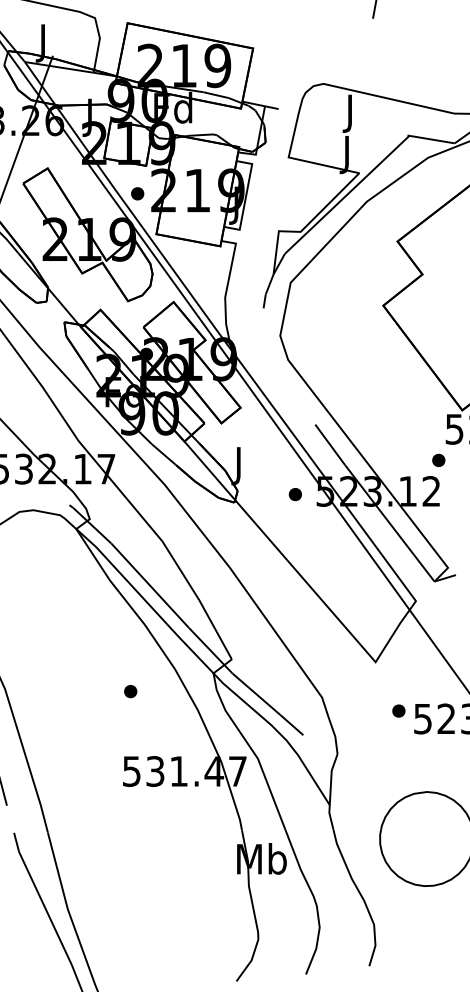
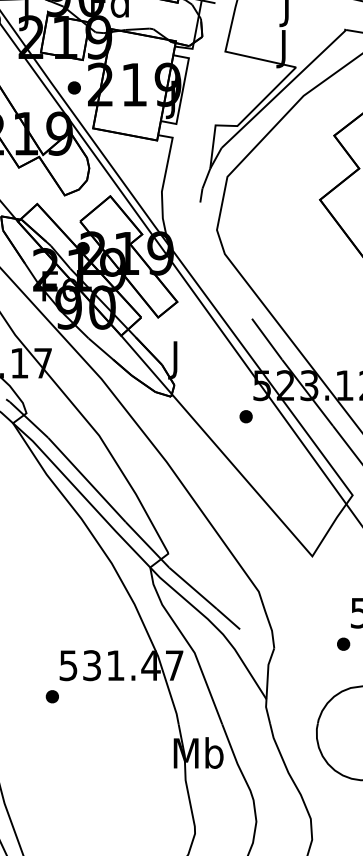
part: (294, 494) -> (245, 416), moved
part: (130, 691) -> (52, 696), moved
part: (398, 710) -> (343, 643), moved

